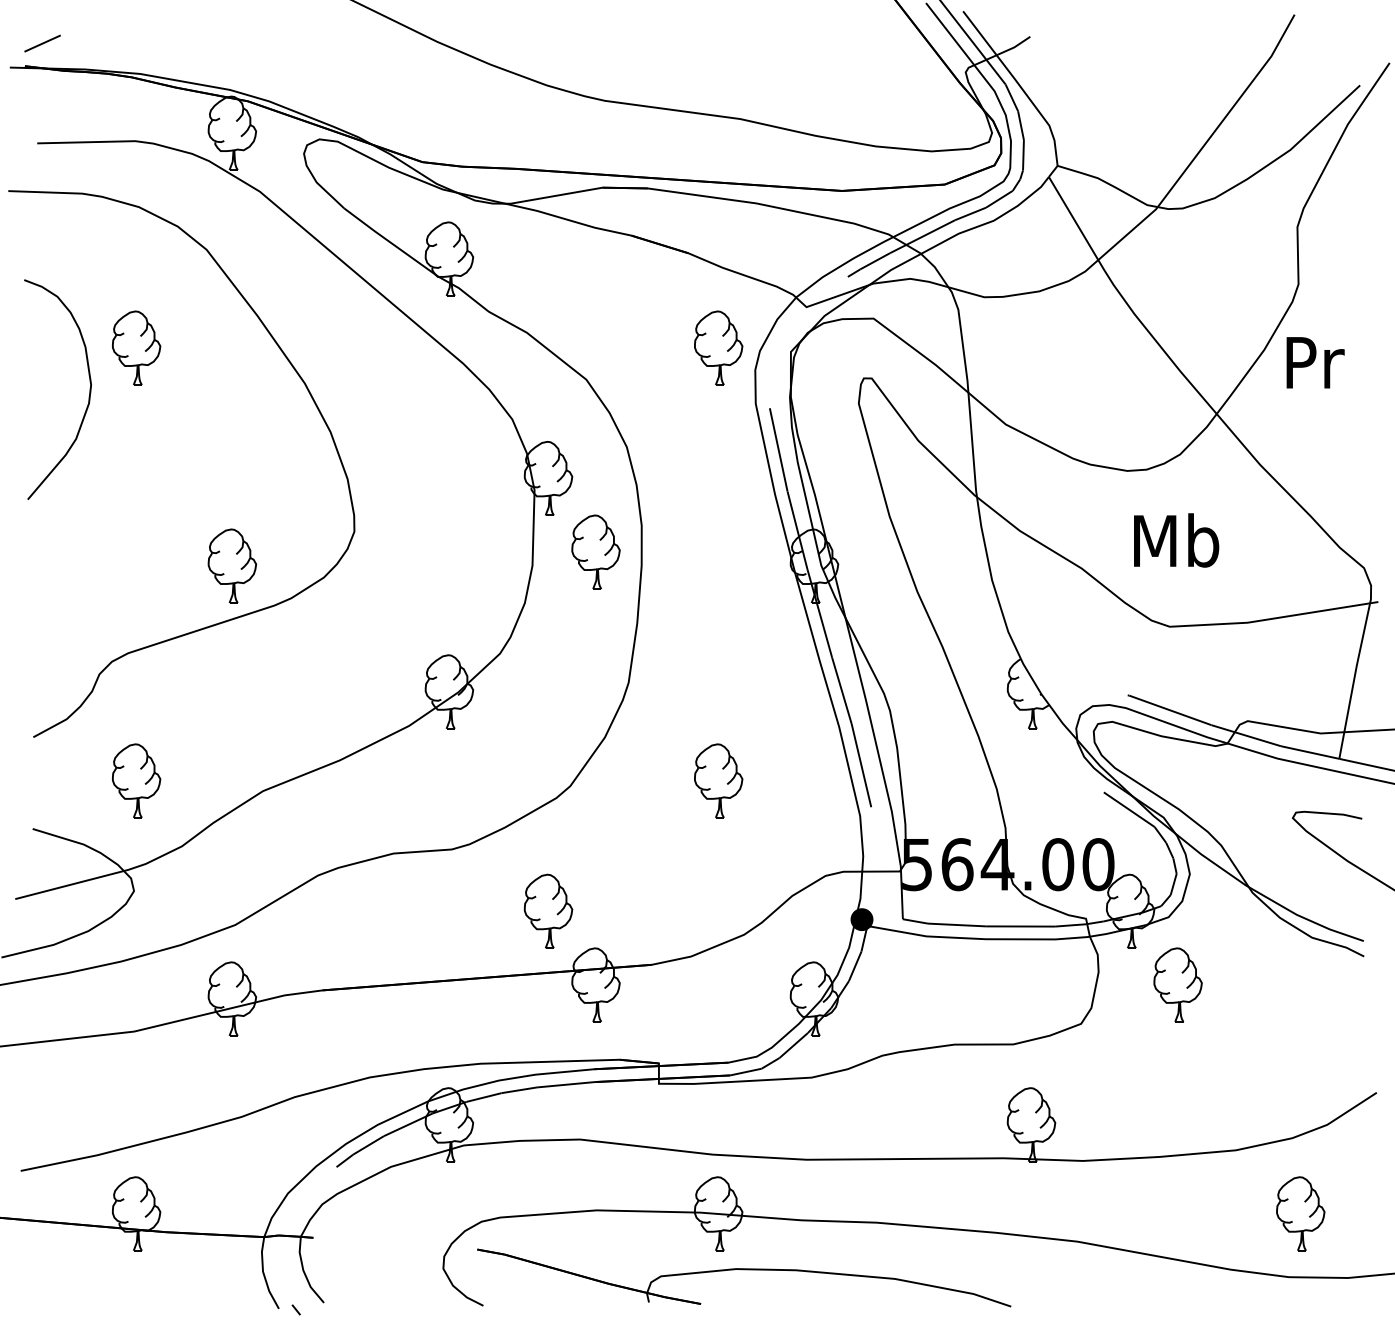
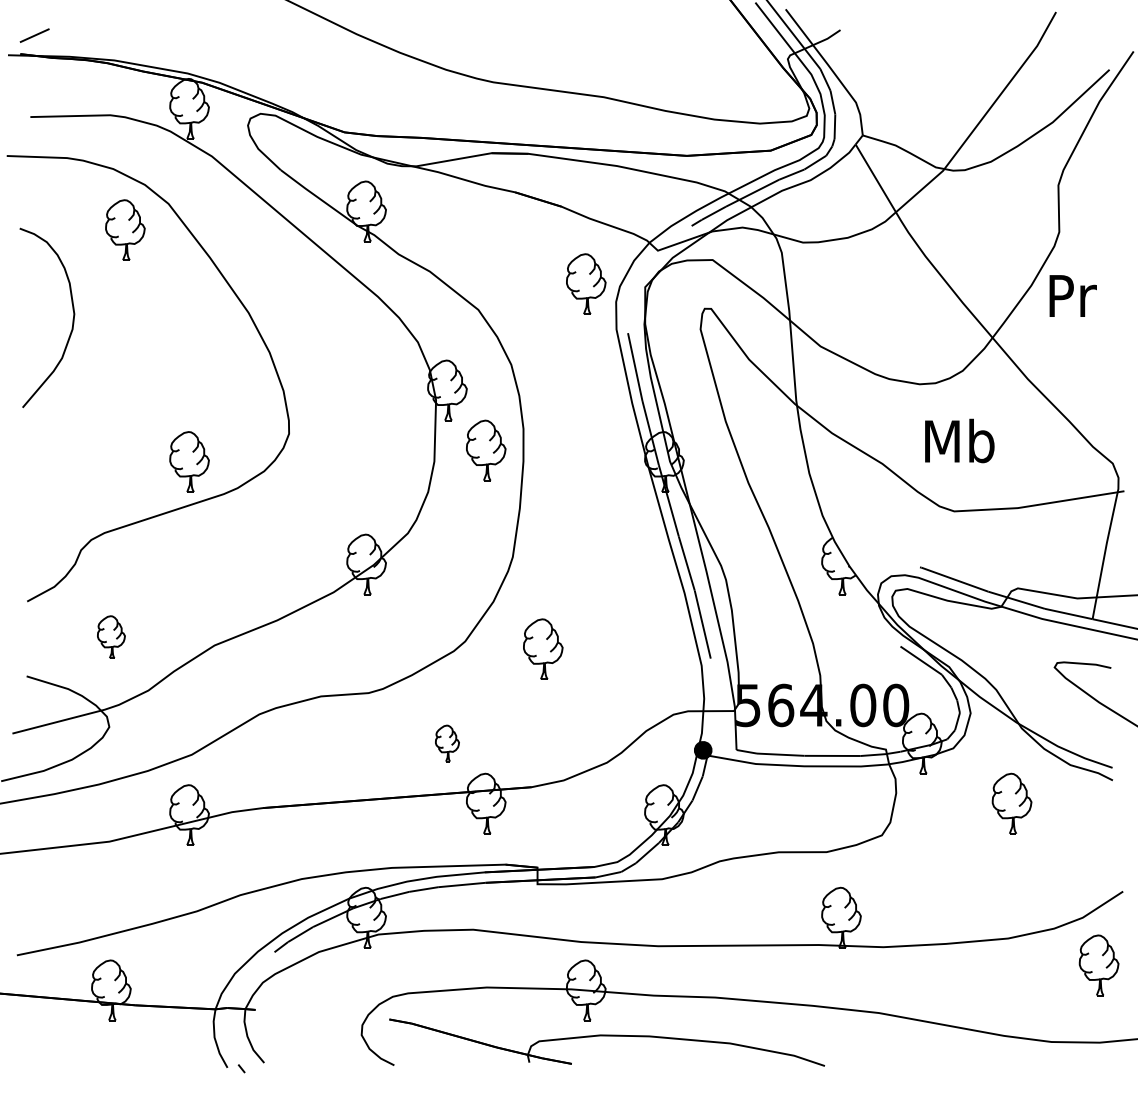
part: (136, 347) -> (125, 229), moved
part: (136, 780) -> (111, 636), size x0.7
part: (718, 780) -> (543, 648), moved
part: (548, 911) -> (447, 743), size x0.6
part: (1177, 984) -> (1011, 803), moved
part: (1299, 1214) -> (1098, 965), moved

